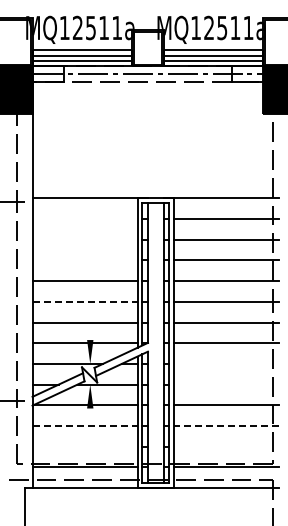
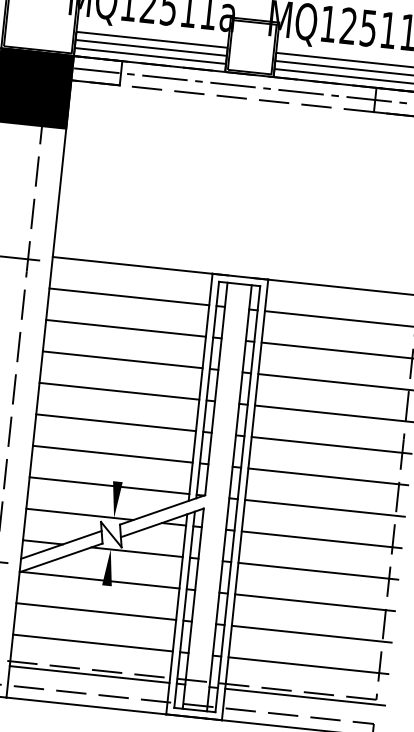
line: (84, 219) -> (128, 297), added
line: (84, 239) -> (125, 327), added
line: (84, 260) -> (121, 359), added
line: (85, 301) -> (116, 422), dashed -> solid
line: (226, 363) -> (321, 539), added
line: (226, 384) -> (317, 571), added
line: (85, 426) -> (96, 612), dashed -> solid
line: (226, 426) -> (311, 634), dashed -> solid
line: (84, 446) -> (92, 642), added
line: (226, 446) -> (308, 665), added

